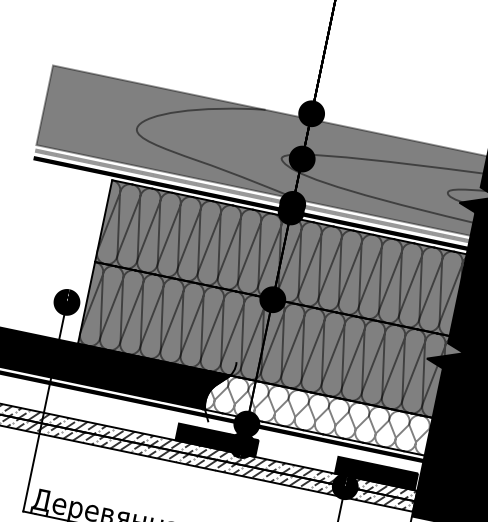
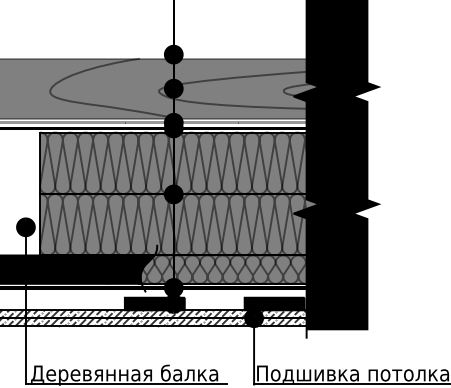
fill: (316, 413) -> (222, 269), added

